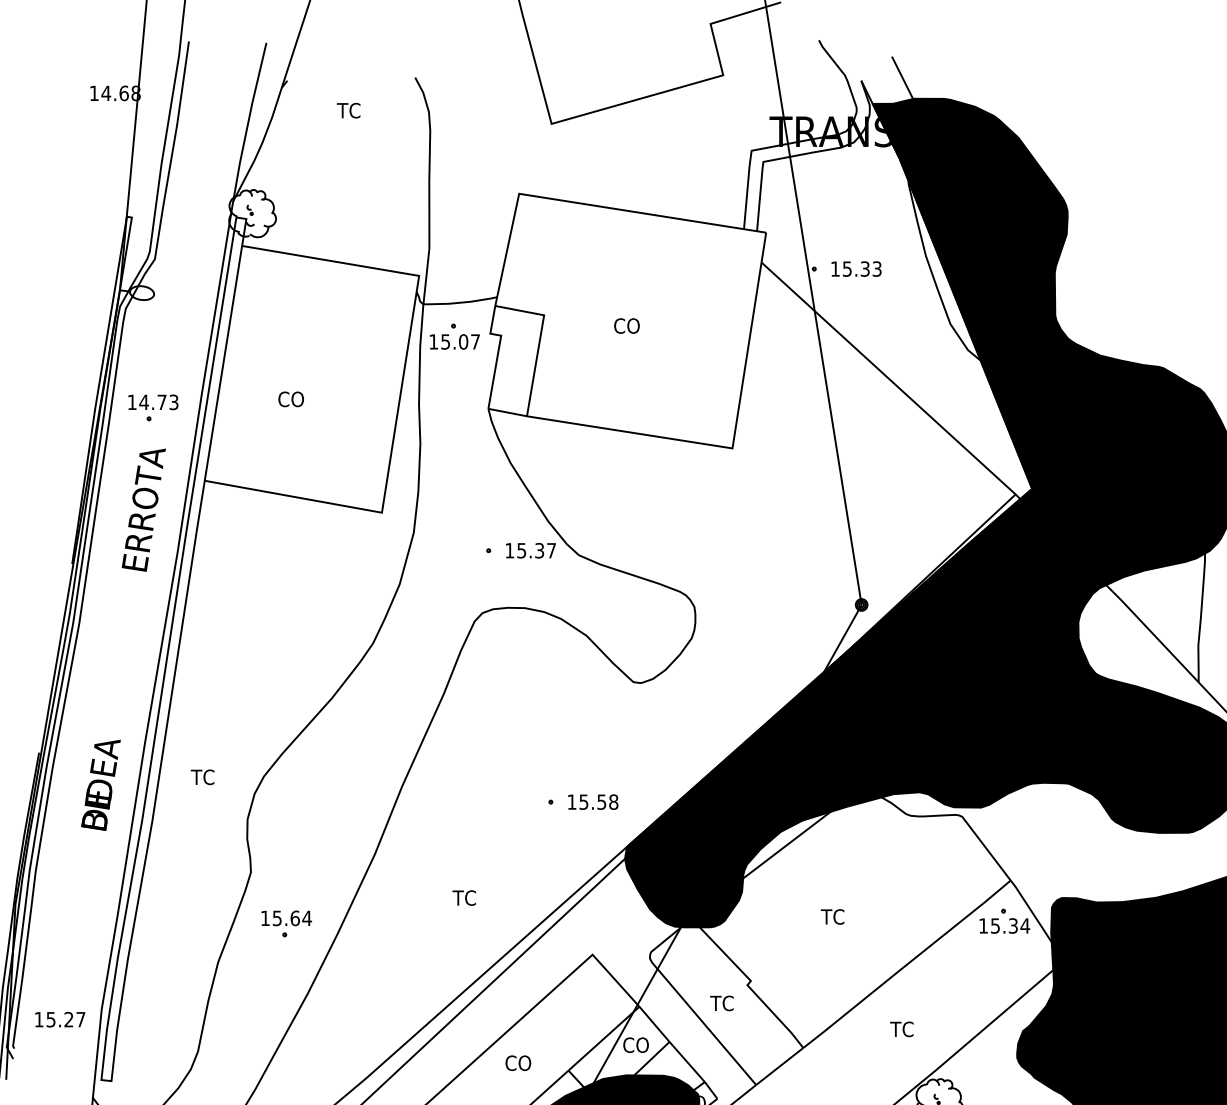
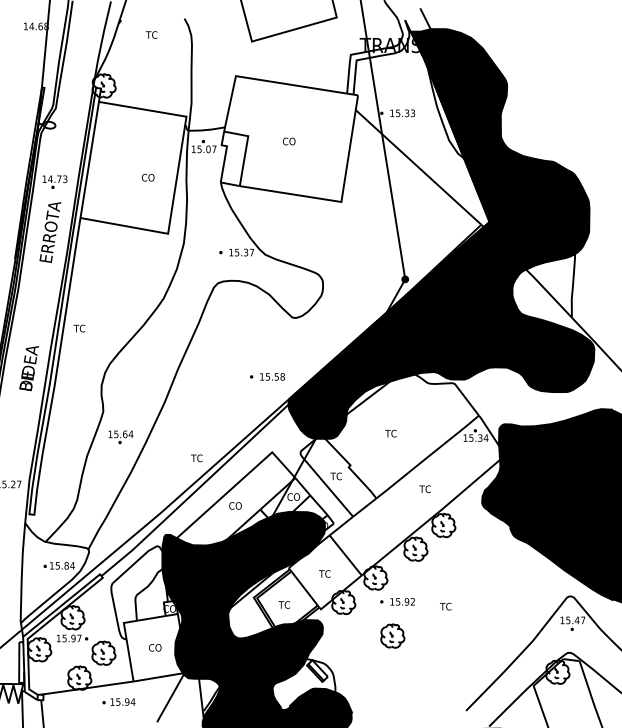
text: (291, 398) -> (148, 177), moved
text: (202, 777) -> (79, 328), moved
text: (463, 898) -> (196, 458), moved

